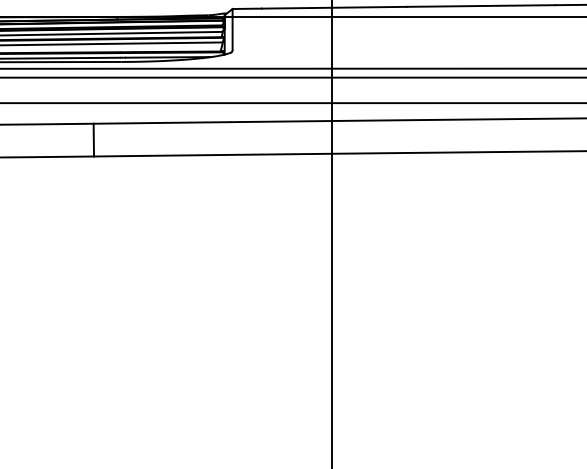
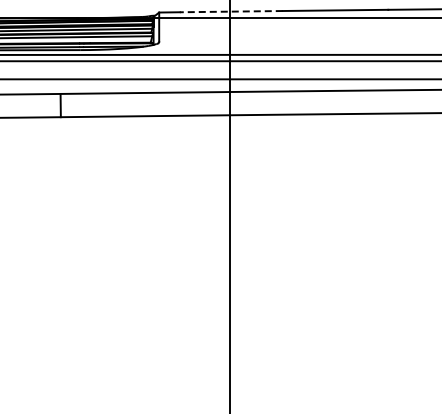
line: (333, 7) -> (230, 11), solid -> dashed

